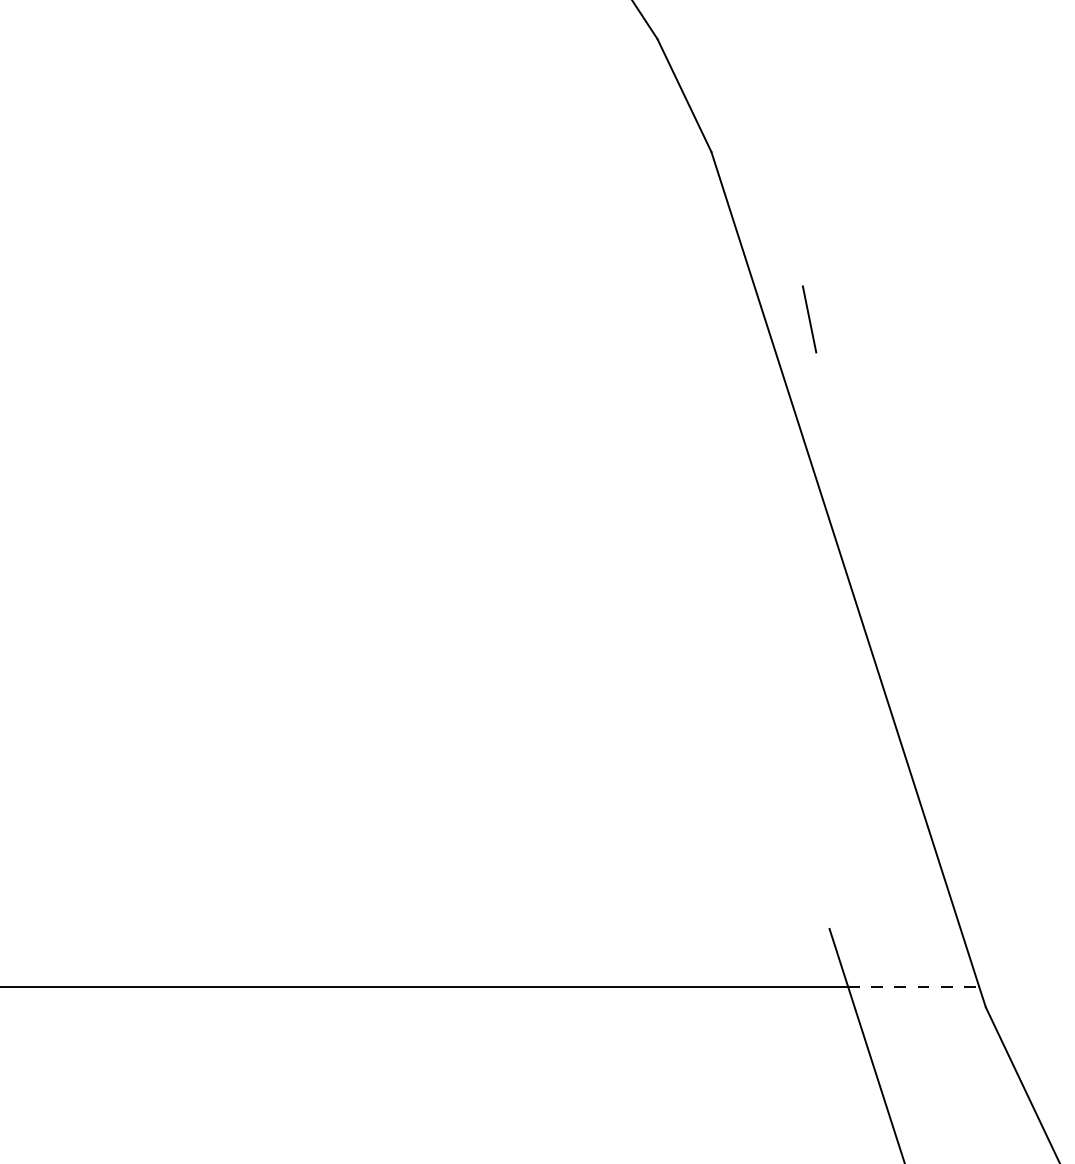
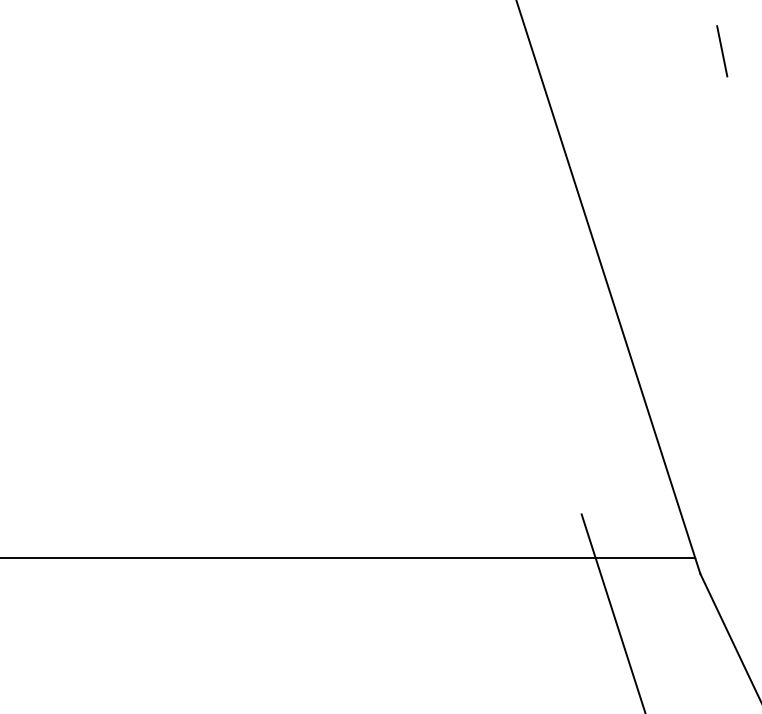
line: (809, 319) -> (722, 51), moved
line: (913, 986) -> (645, 558), dashed -> solid

